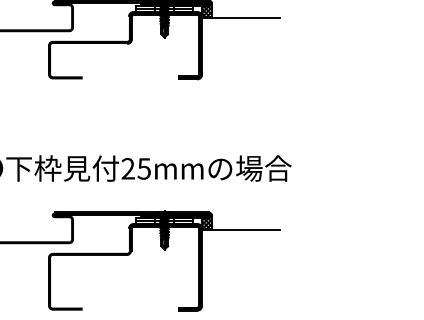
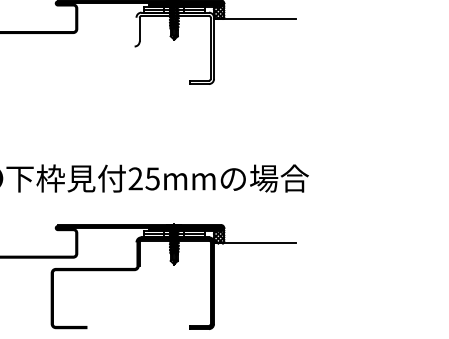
fill: (125, 45) -> (132, 48), removed

